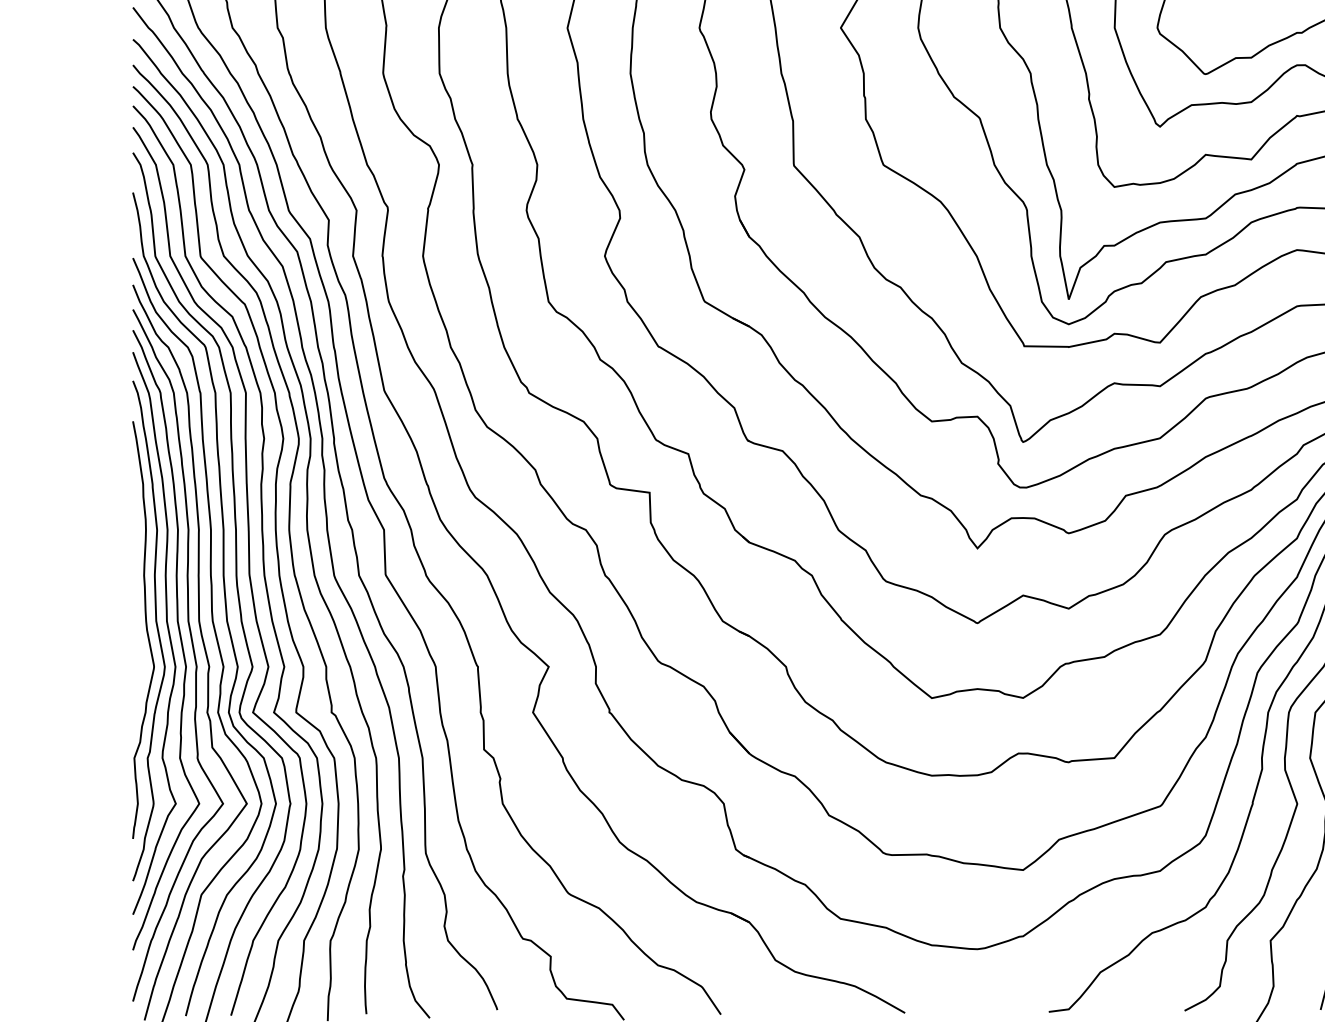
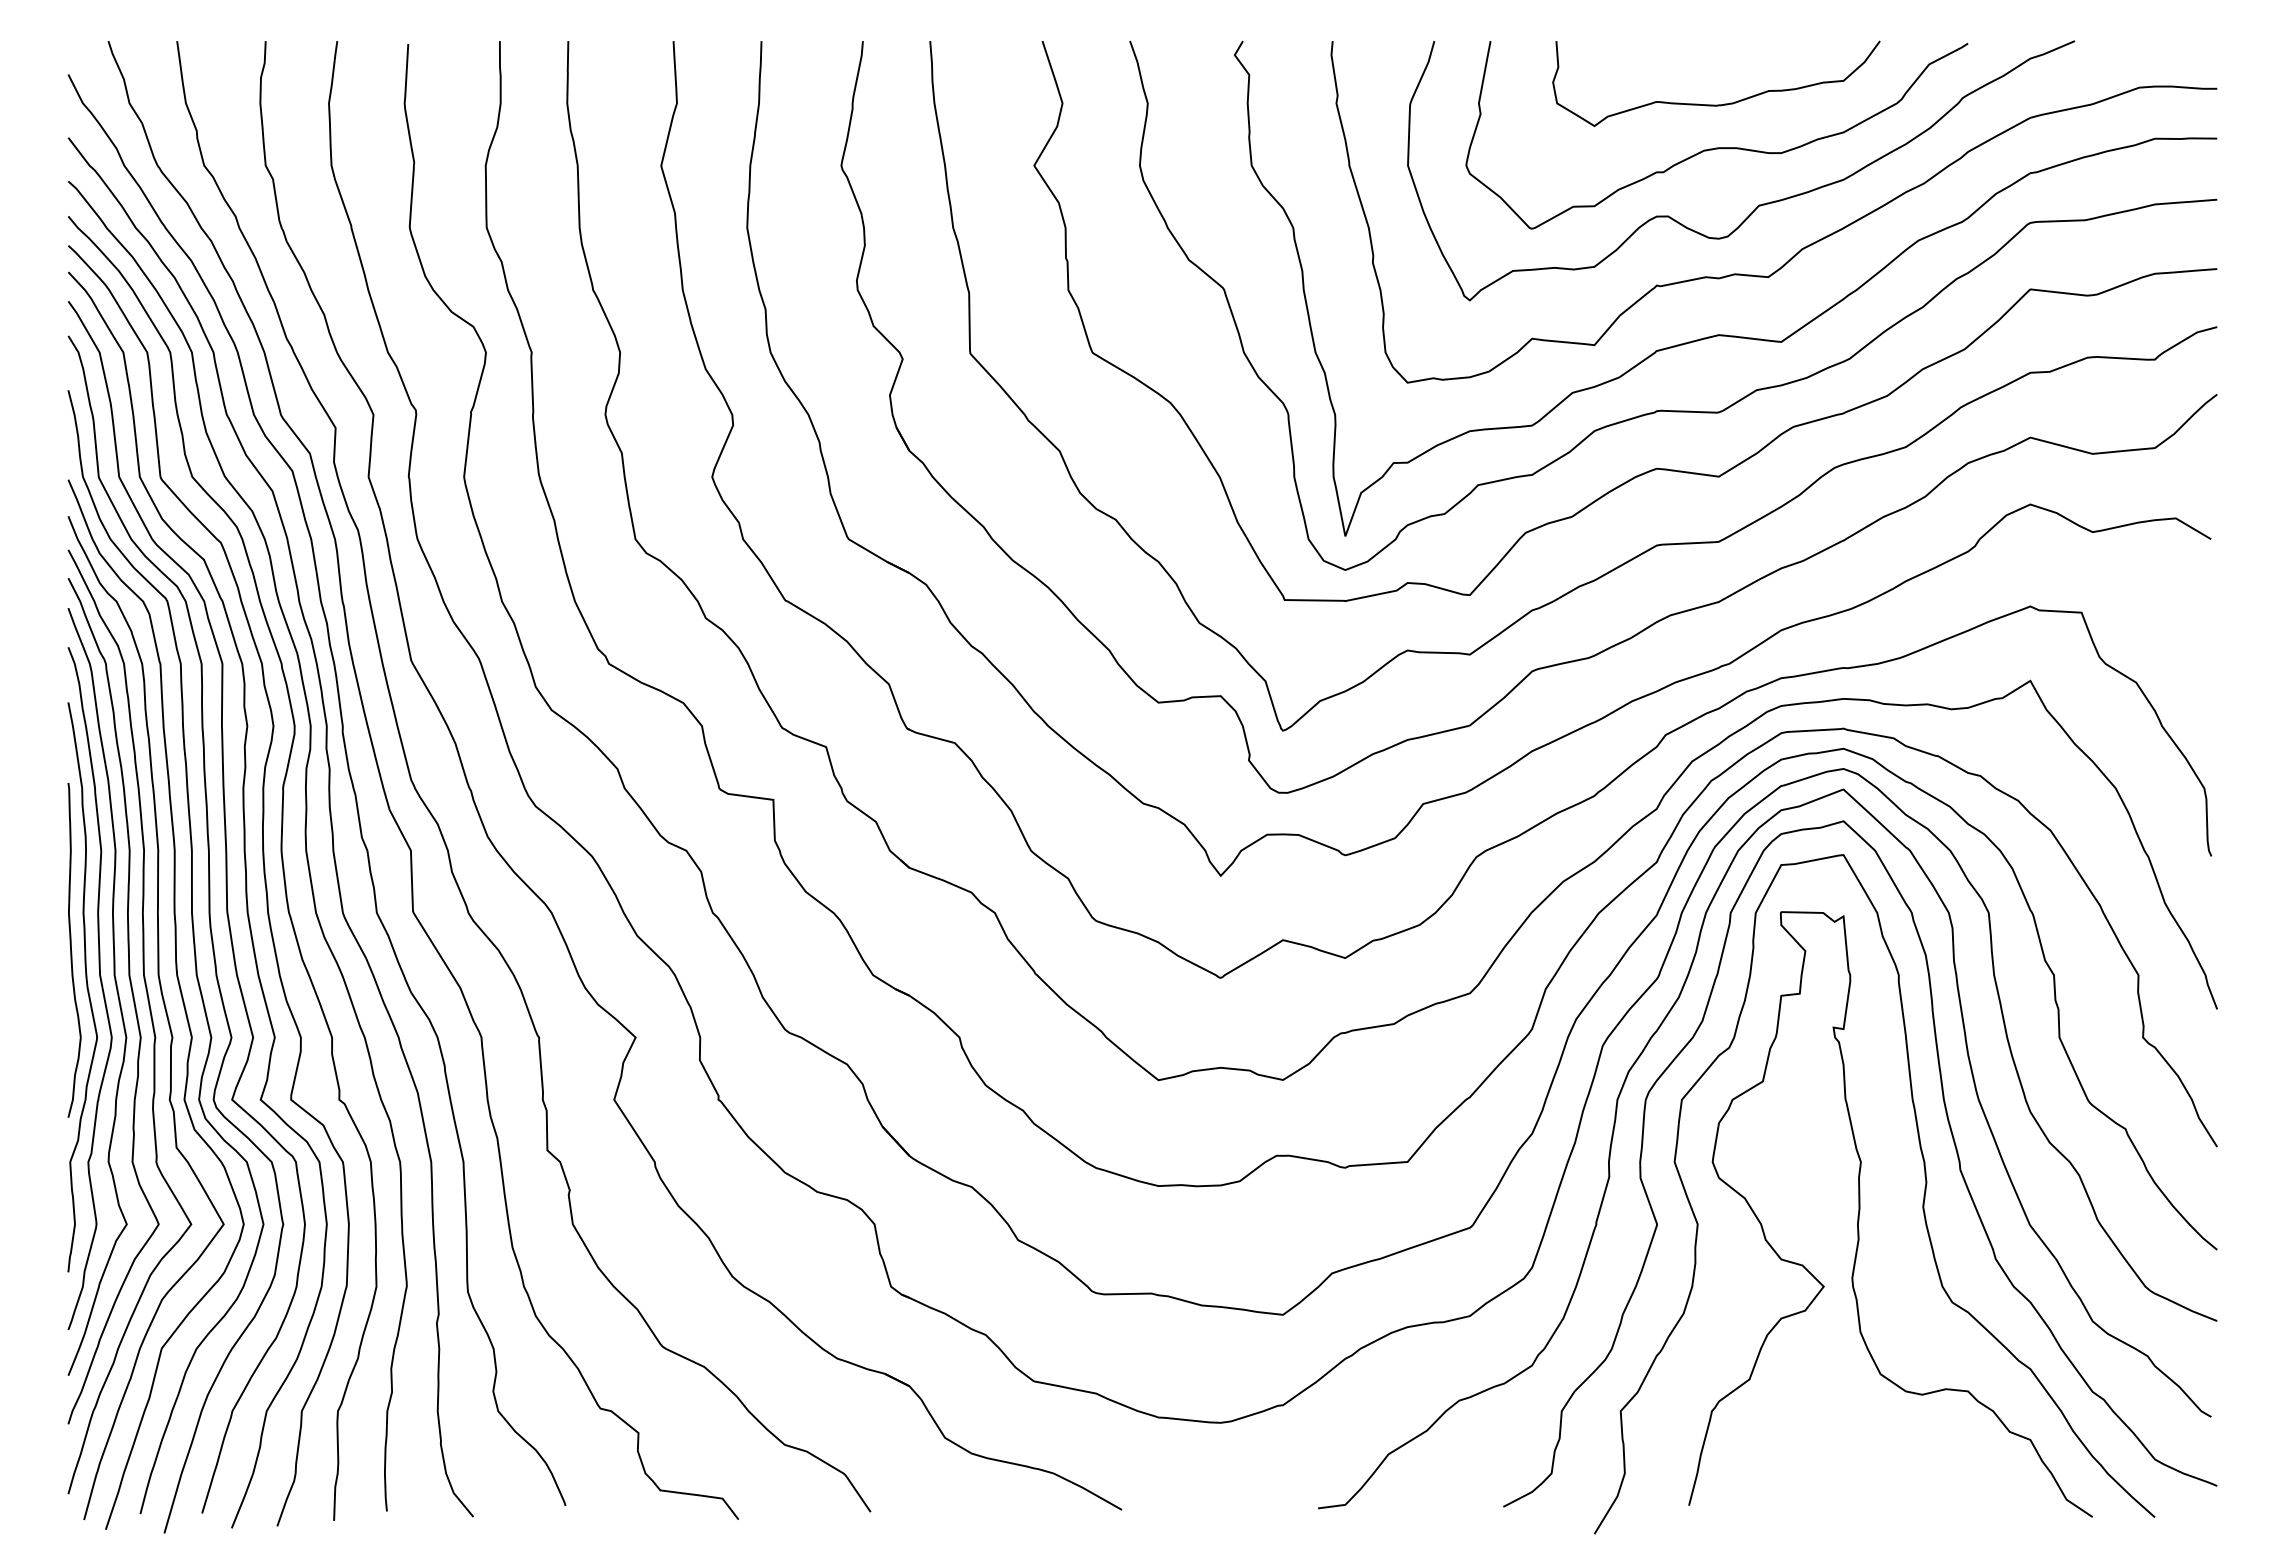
curve: (136, 604) -> (72, 952), added

